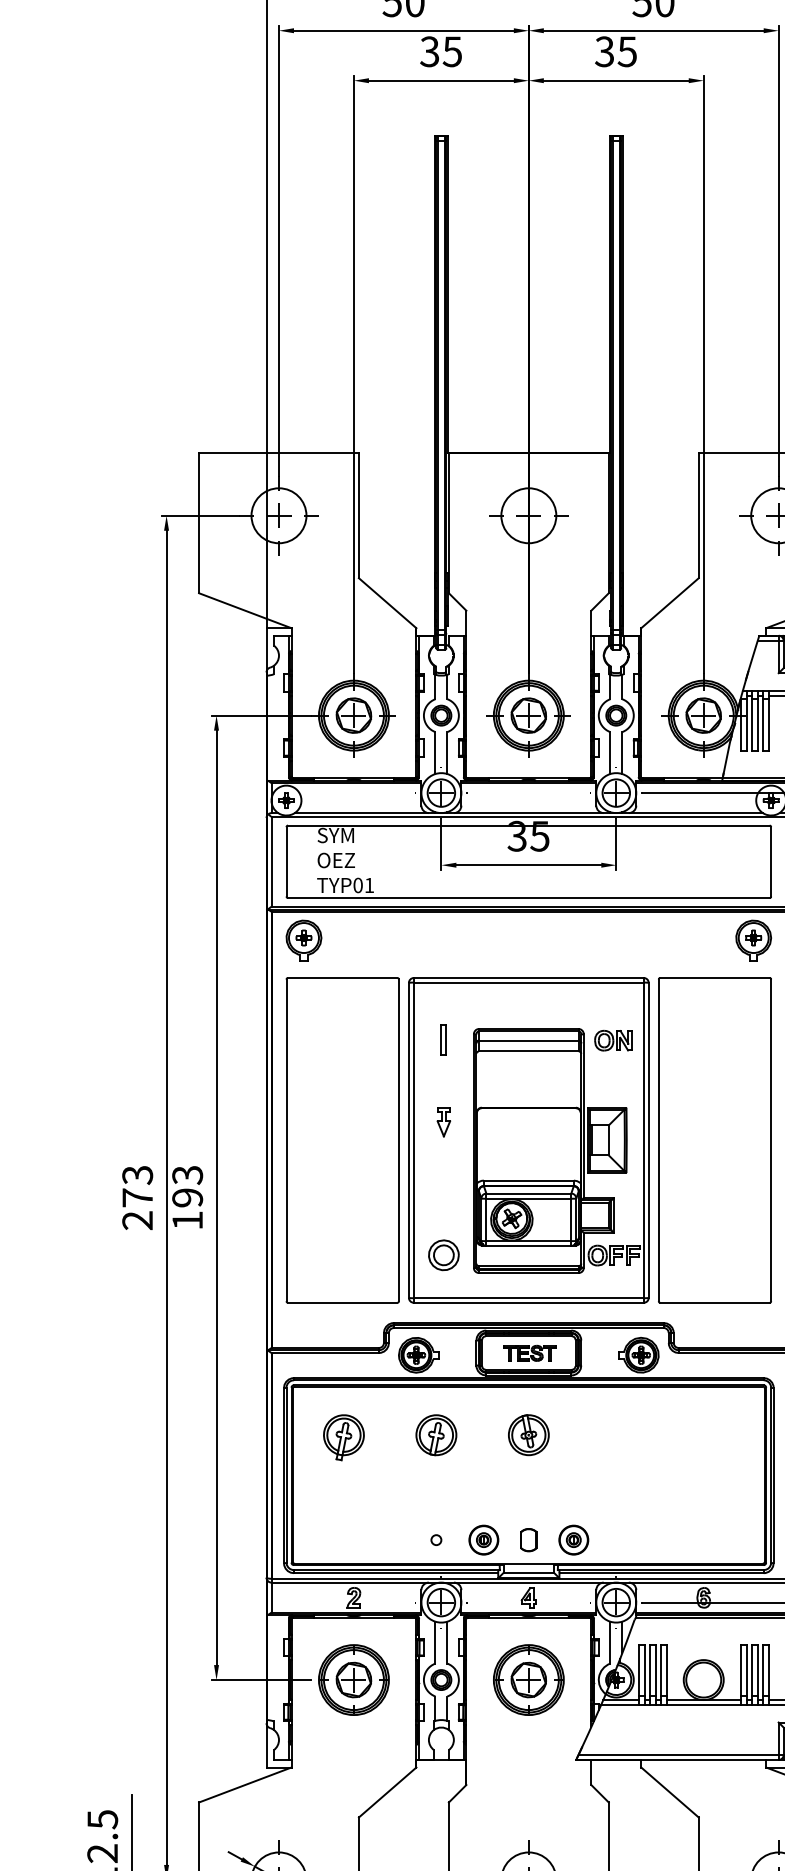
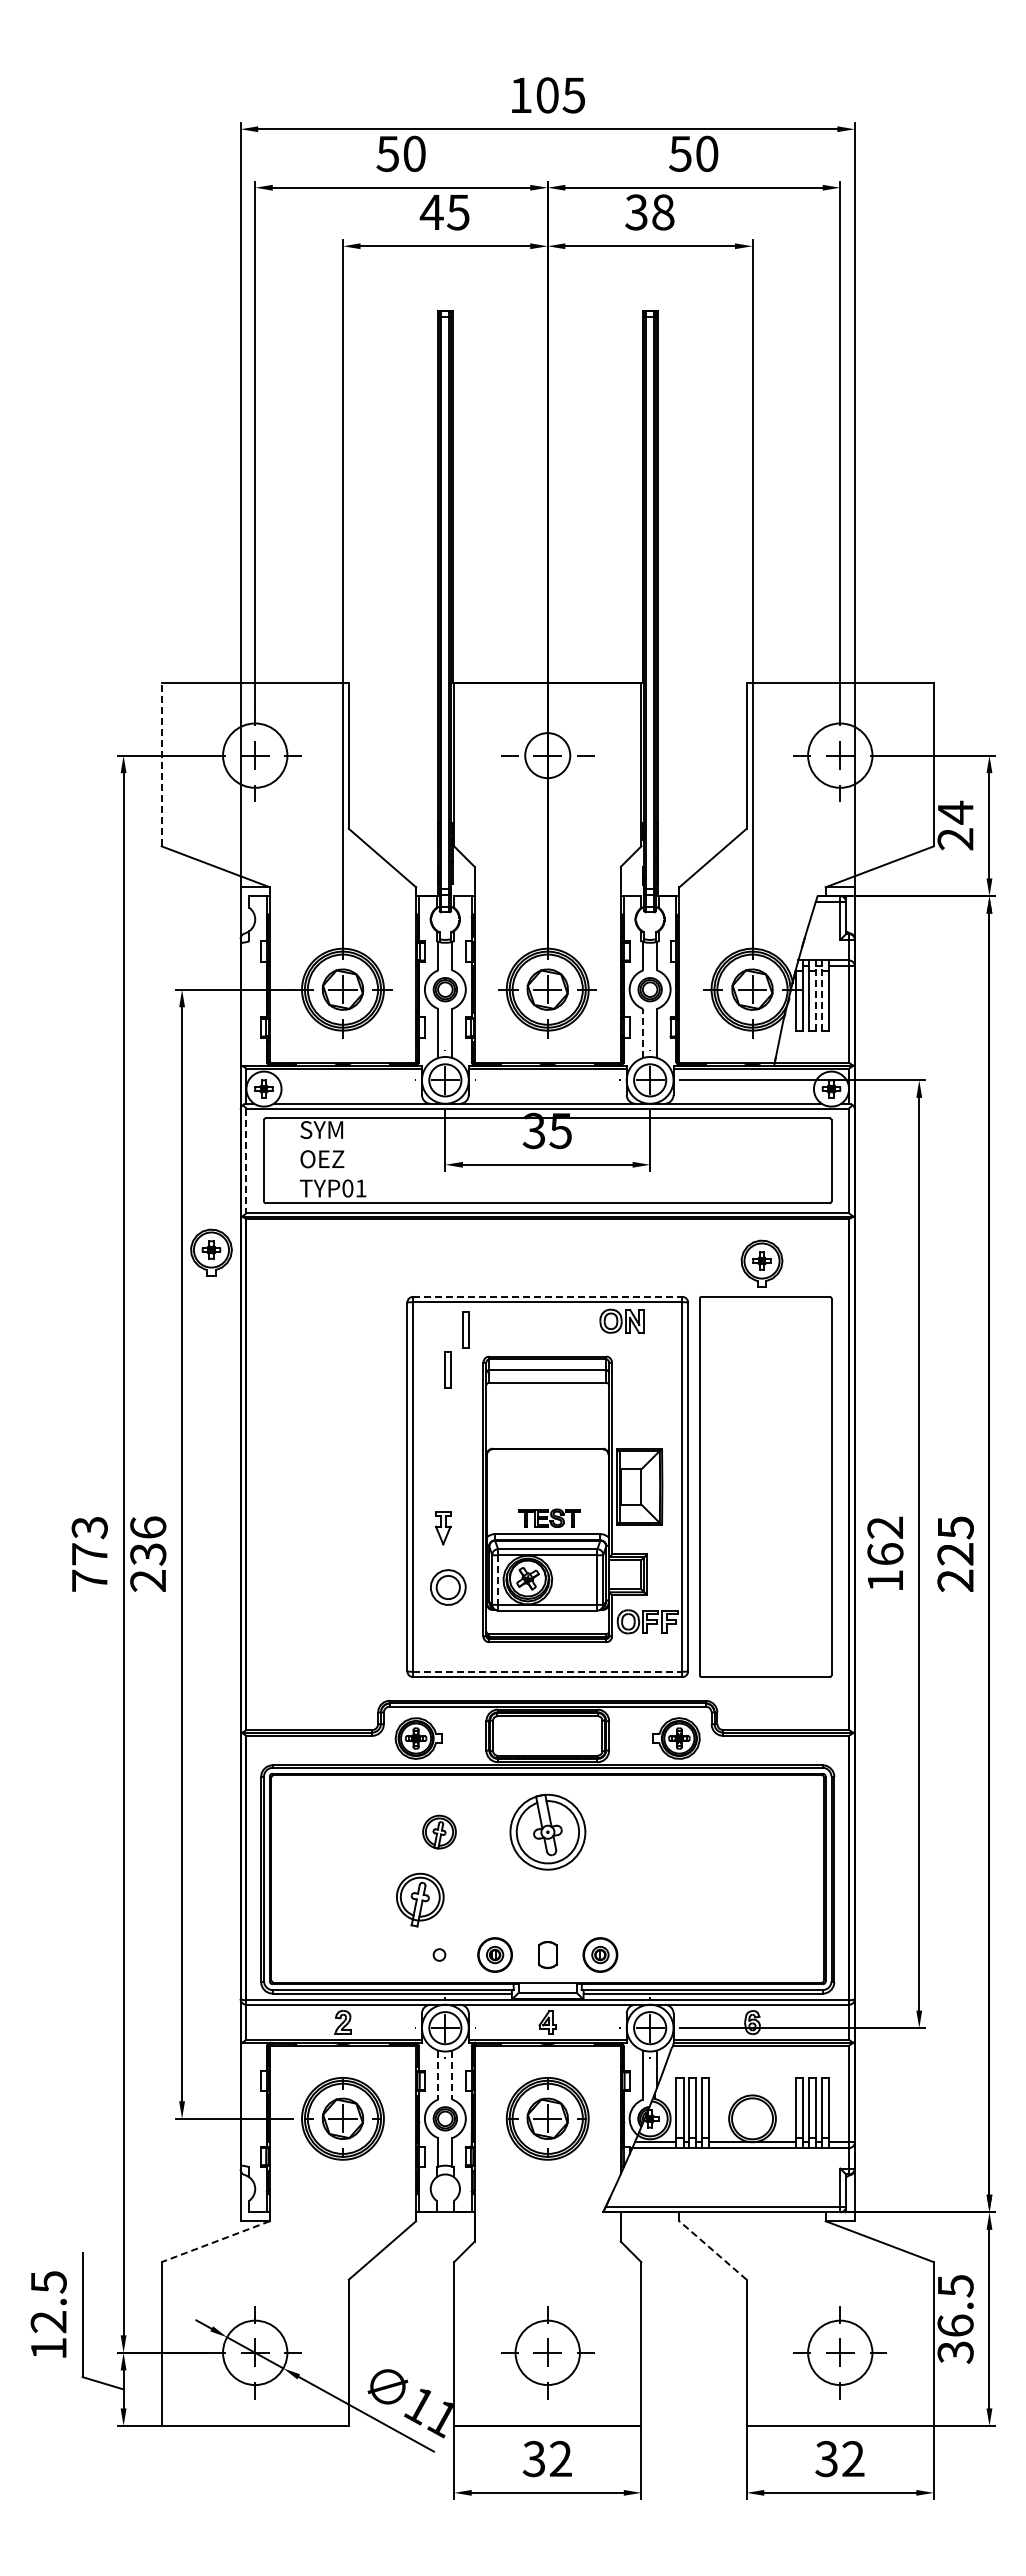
text: (429, 51) -> (431, 212), 35 -> 45
text: (626, 51) -> (662, 212), 35 -> 38
circle: (528, 515) -> (547, 755), size x0.7
line: (198, 523) -> (161, 764), solid -> dashed
line: (757, 722) -> (815, 997), solid -> dashed
line: (762, 722) -> (821, 997), solid -> dashed
line: (610, 753) -> (643, 1033), solid -> dashed
line: (271, 862) -> (246, 1161), solid -> dashed
part: (303, 940) -> (211, 1252), moved
part: (753, 940) -> (761, 1263), moved
line: (528, 977) -> (547, 1296), solid -> dashed
part: (458, 1005) -> (465, 1329), added
part: (613, 1040) -> (621, 1320), moved
part: (444, 1122) -> (443, 1528), moved
part: (342, 1139) -> (329, 1486), removed
text: (187, 1197) -> (148, 1553), 193 -> 236
text: (137, 1220) -> (89, 1580), 273 -> 773
line: (486, 1220) -> (498, 1580), solid -> dashed
part: (444, 1255) -> (448, 1587), moved
line: (528, 1297) -> (547, 1671), solid -> dashed
part: (530, 1352) -> (549, 1517), moved
part: (436, 1434) -> (439, 1831), size x0.7
part: (528, 1434) -> (547, 1831), size x1.6
part: (344, 1437) -> (420, 1899), moved
line: (435, 1643) -> (438, 2075), solid -> dashed
line: (447, 1643) -> (452, 2075), solid -> dashed
line: (245, 1784) -> (215, 2241), solid -> dashed
line: (670, 1792) -> (713, 2250), solid -> dashed

